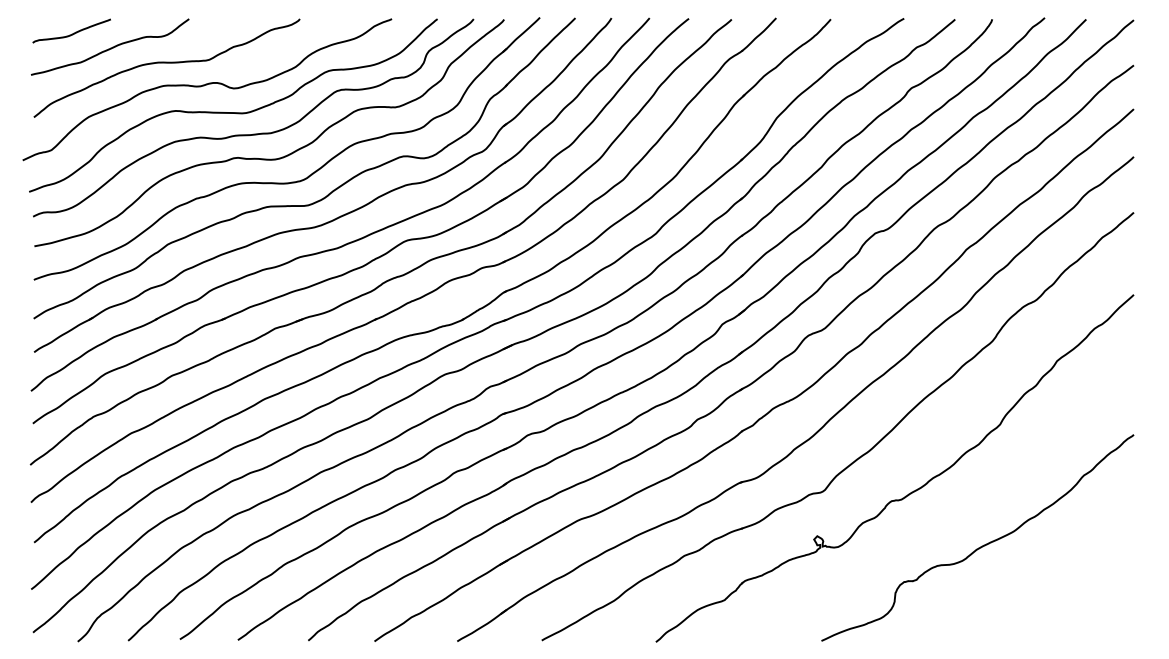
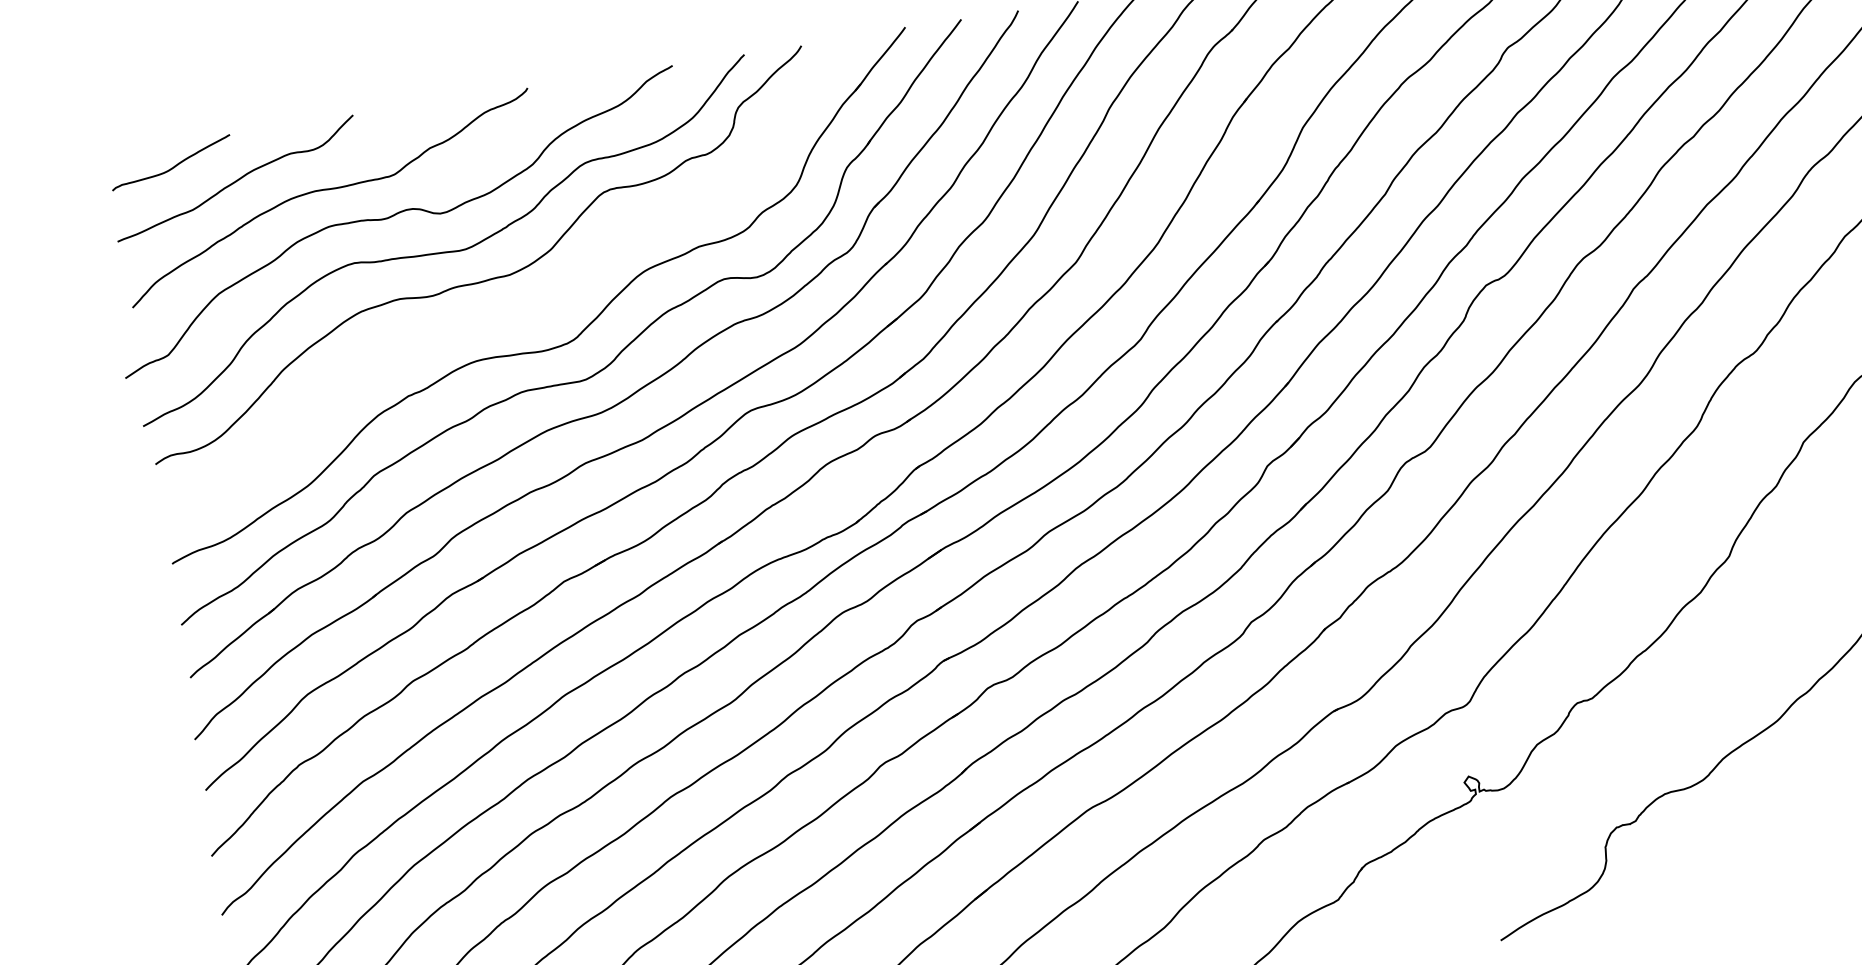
curve: (269, 158) -> (513, 315), removed

